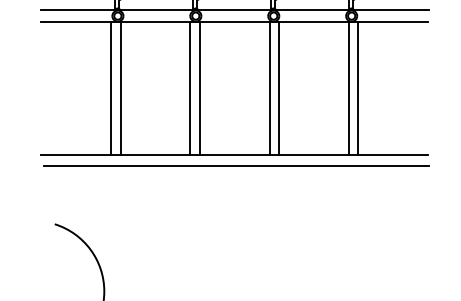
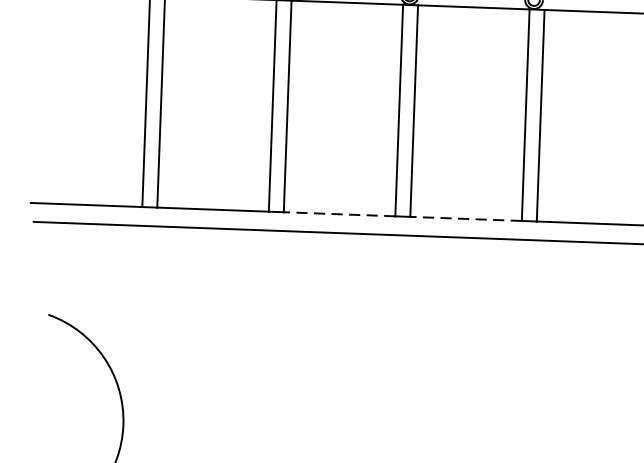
line: (234, 154) -> (339, 214), solid -> dashed
line: (314, 154) -> (466, 218), solid -> dashed

